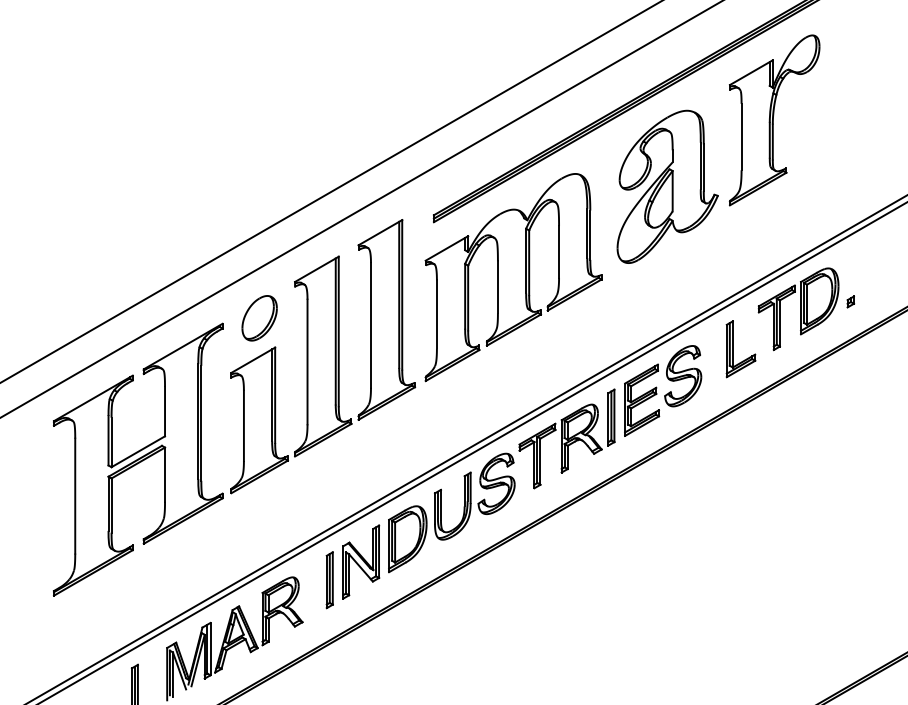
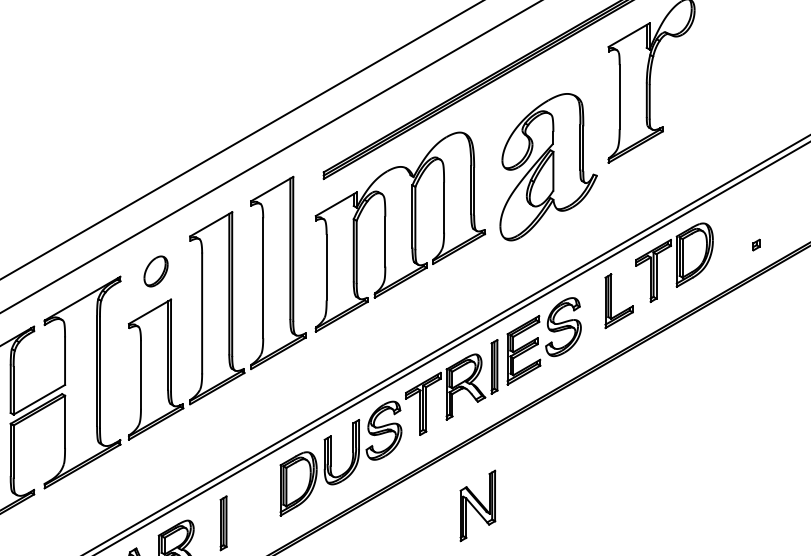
part: (667, 186) -> (548, 166), moved
part: (850, 301) -> (756, 244), moved
part: (259, 318) -> (155, 271), size x0.7
part: (361, 561) -> (478, 505), moved

